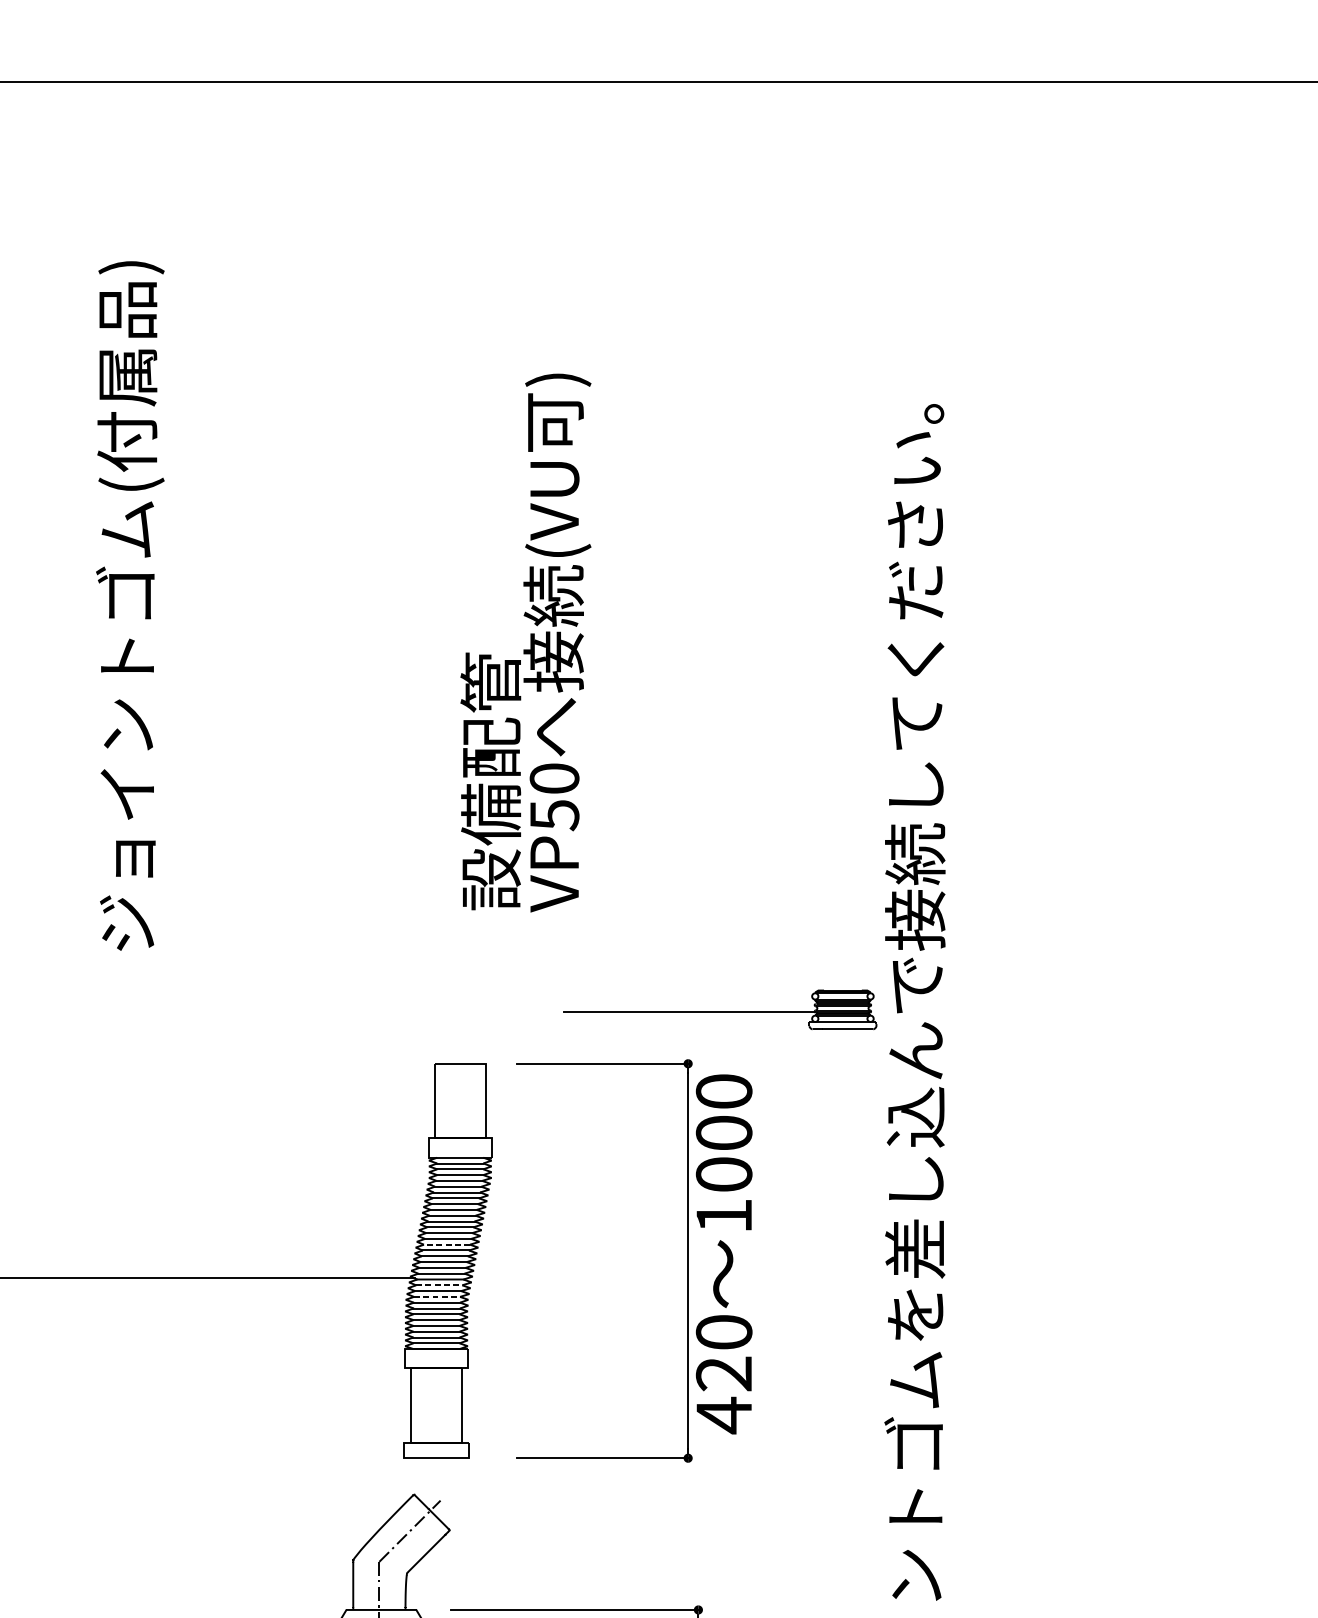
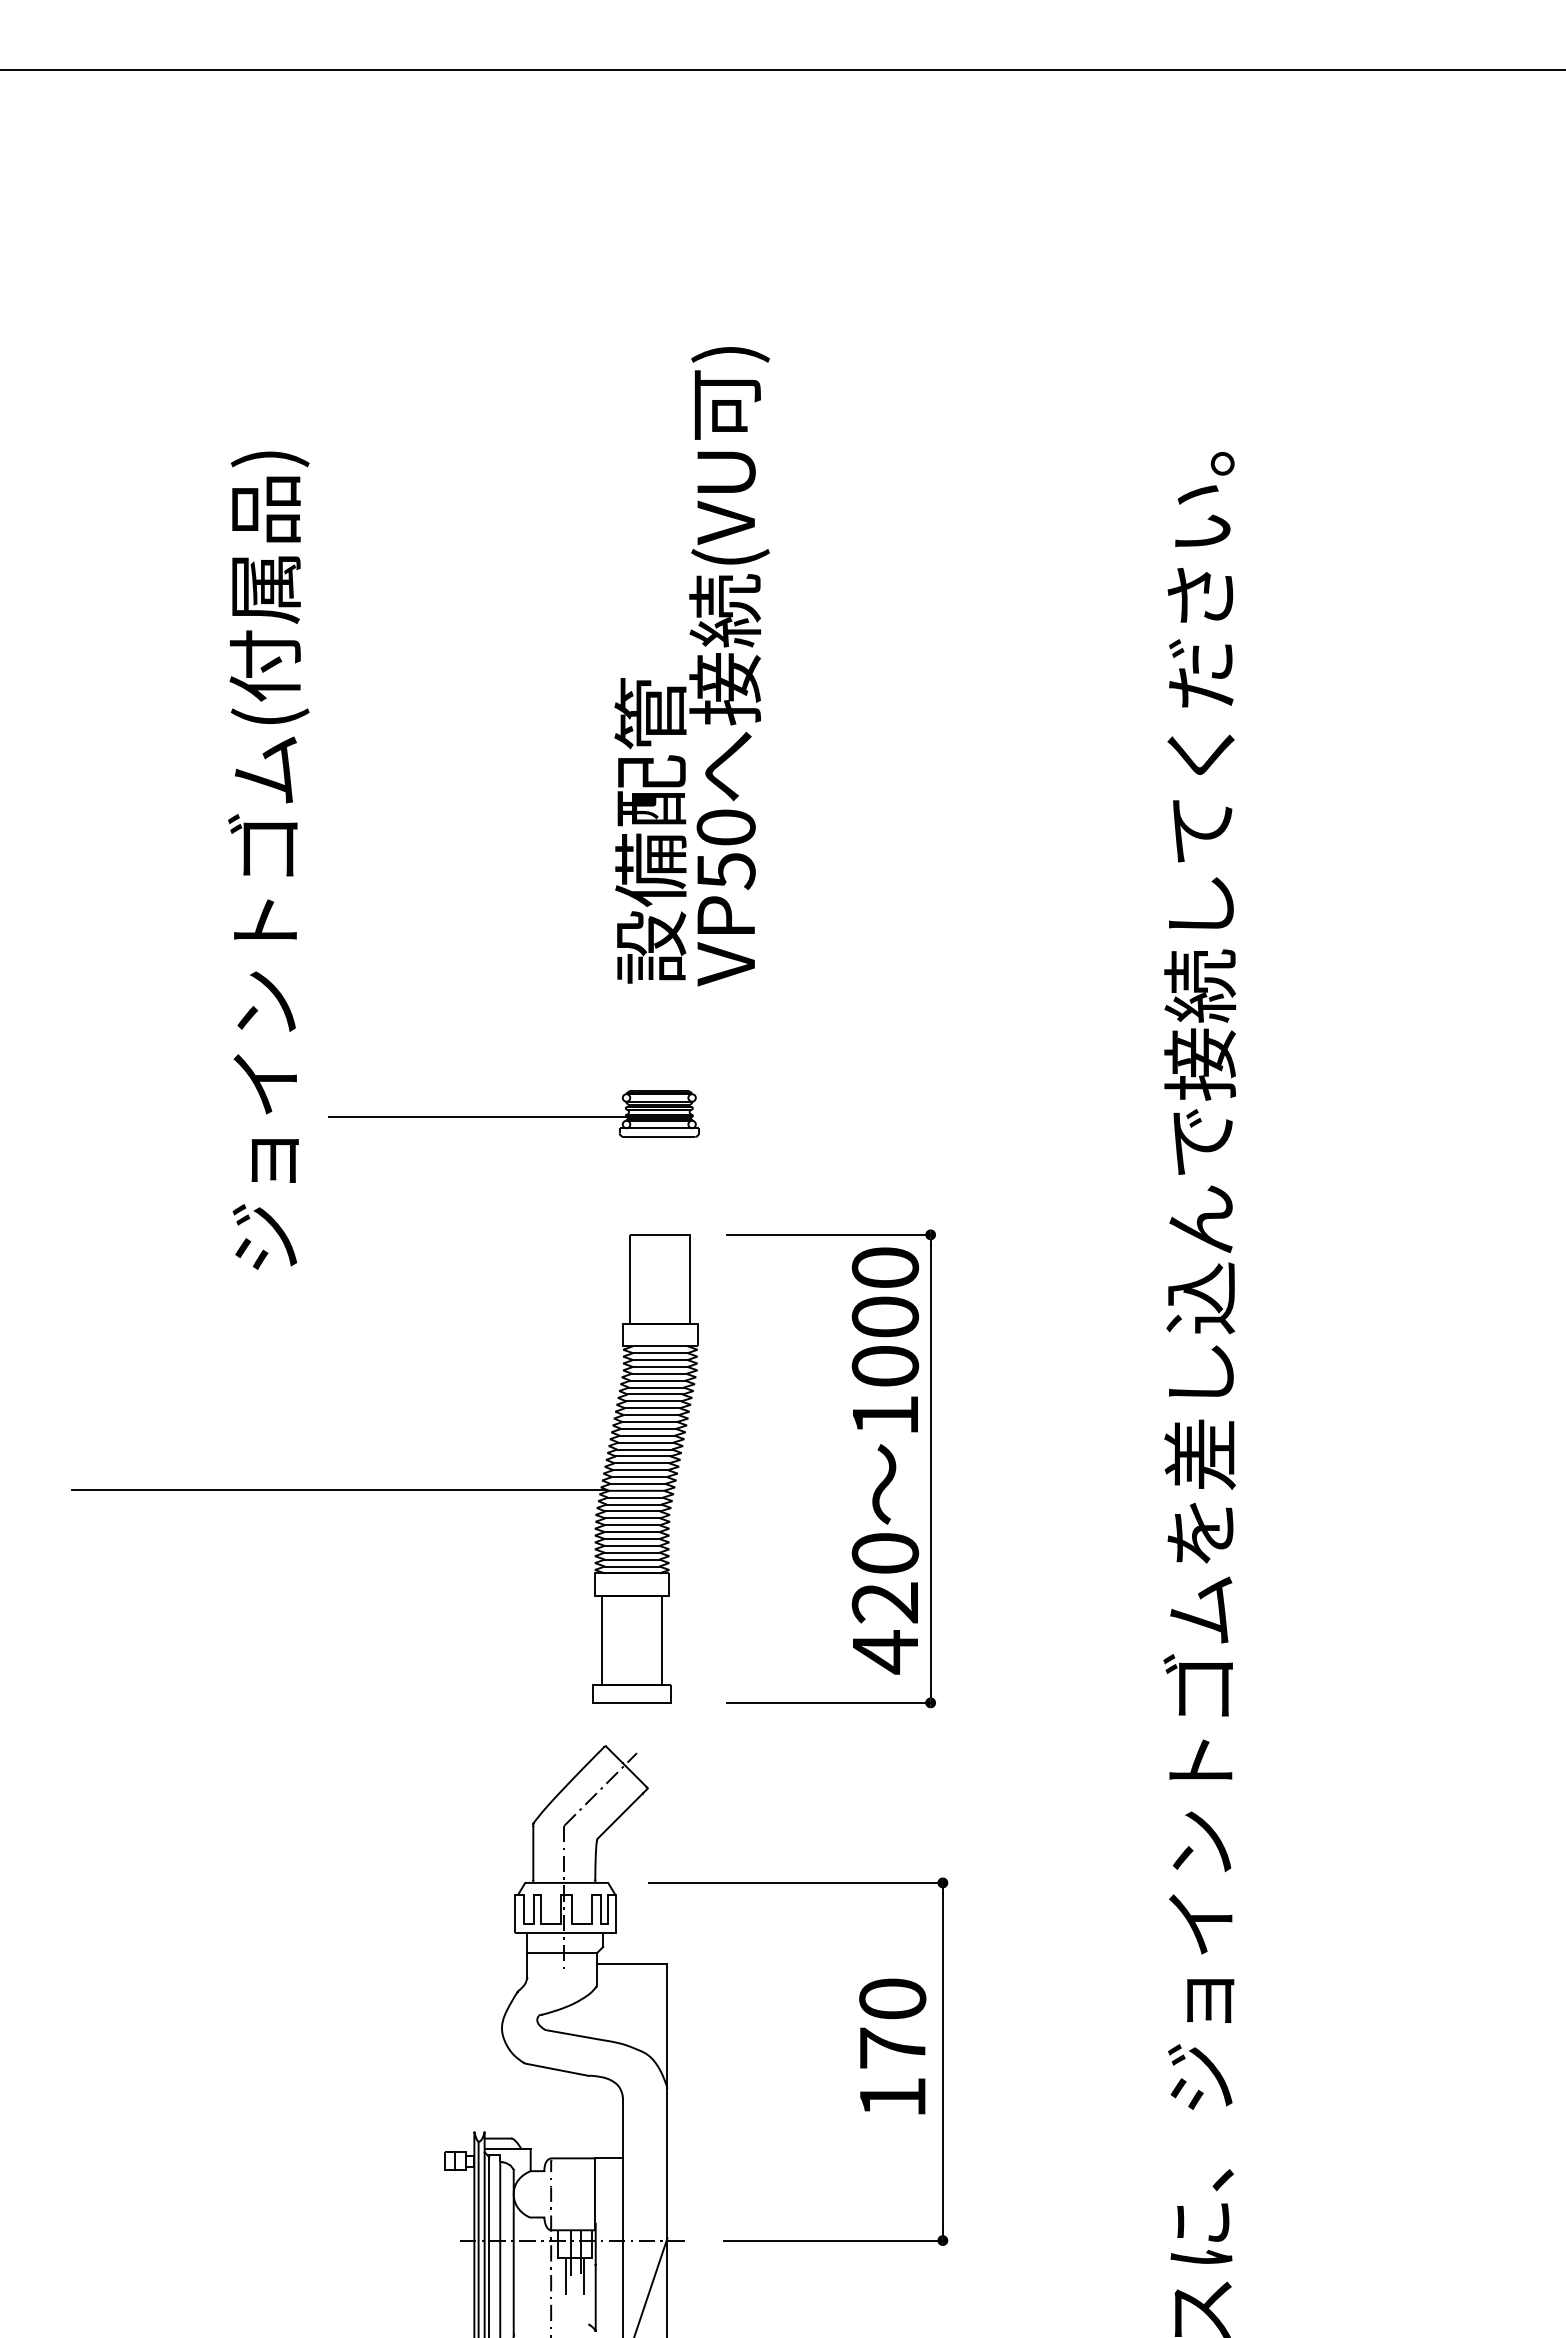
text: (130, 605) -> (268, 860), moved
text: (525, 642) -> (691, 666), moved
part: (720, 1009) -> (513, 1113), moved
line: (446, 1244) -> (644, 1449), dashed -> solid
text: (724, 1253) -> (885, 1460), moved
line: (439, 1285) -> (635, 1497), dashed -> solid
line: (437, 1296) -> (633, 1511), dashed -> solid

